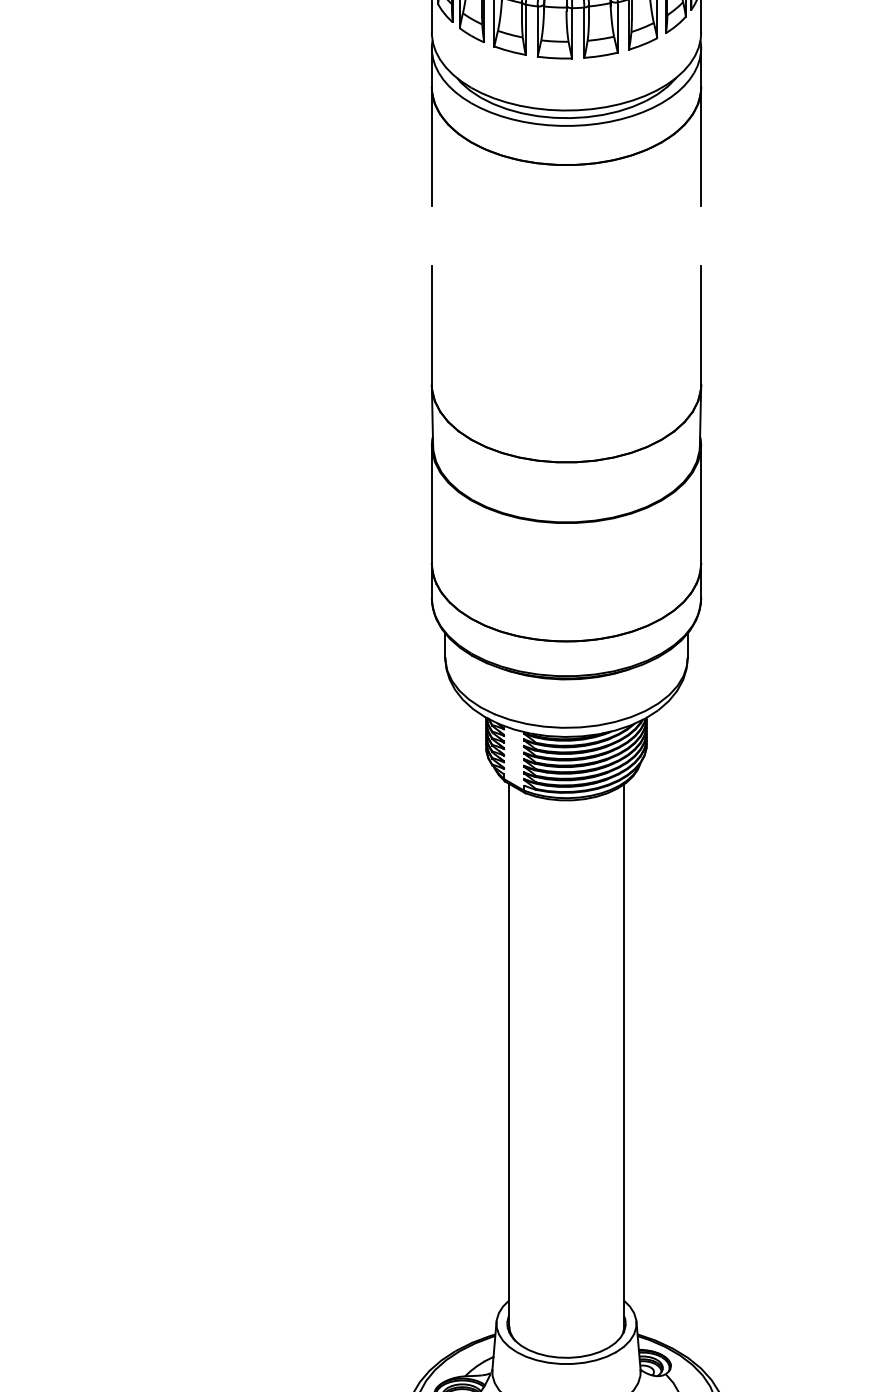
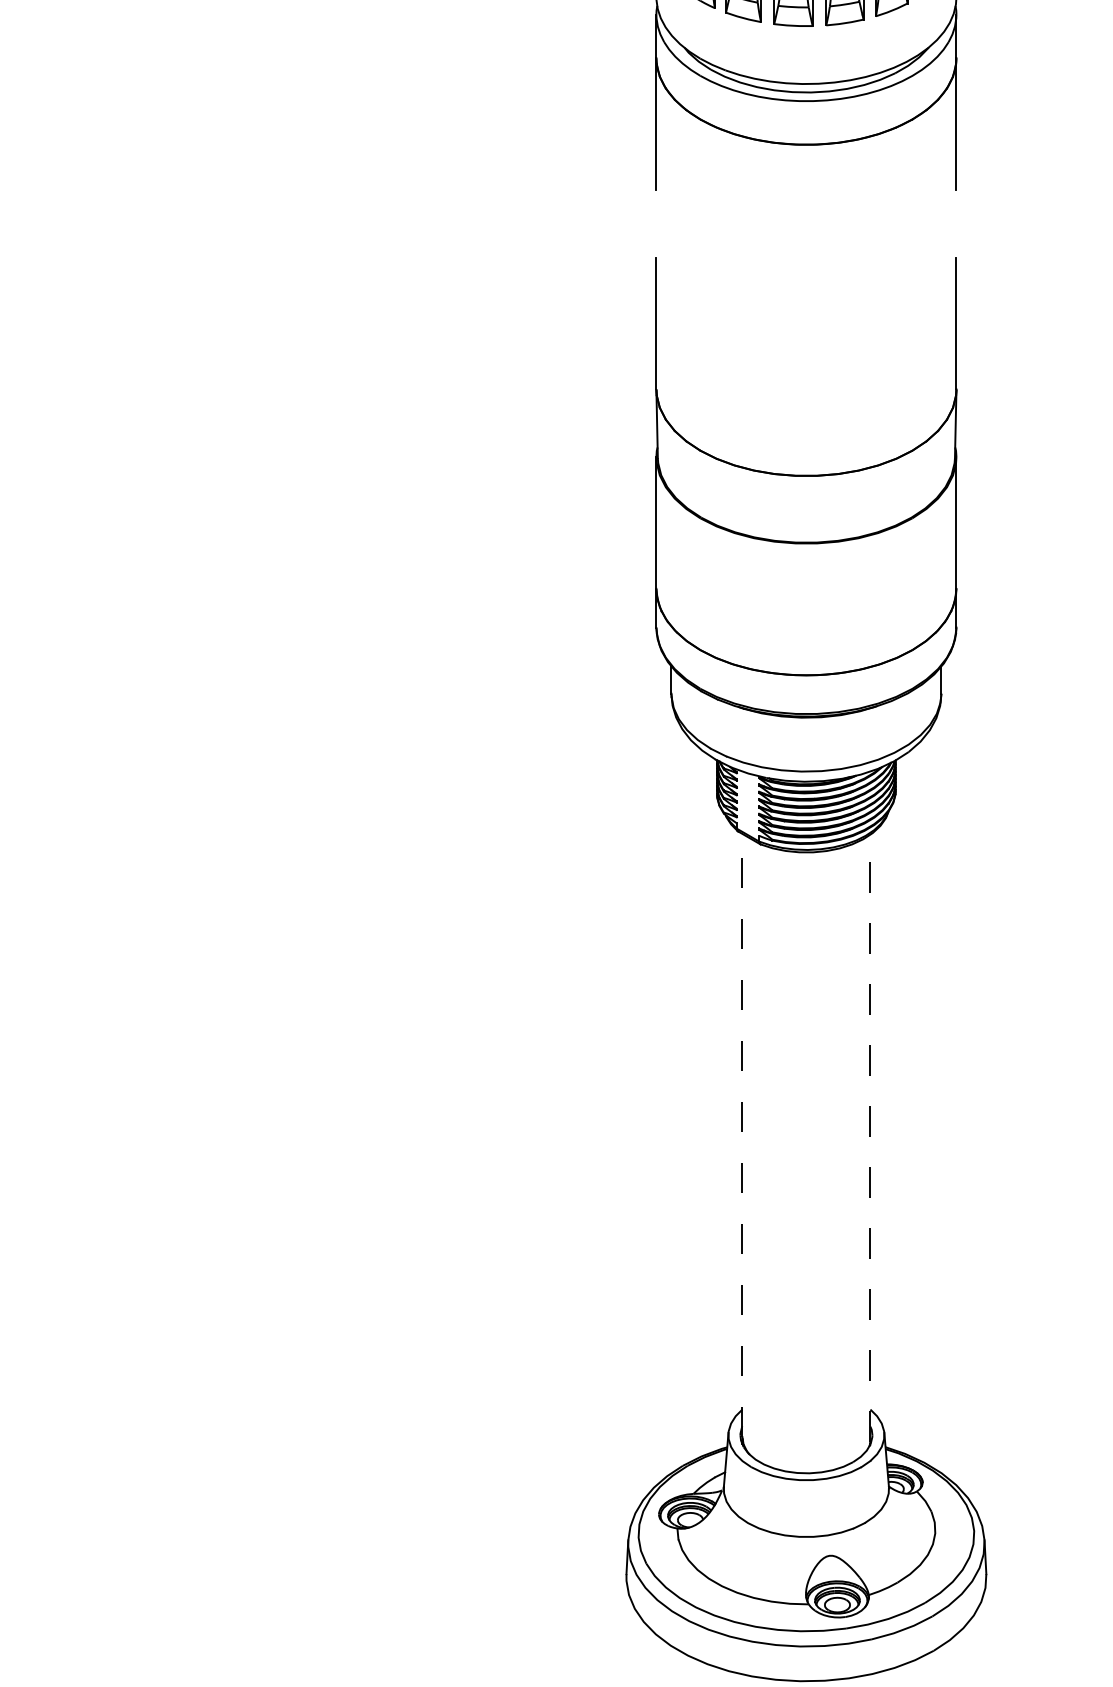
line: (509, 1054) -> (742, 1135), solid -> dashed
line: (624, 1056) -> (870, 1137), solid -> dashed

